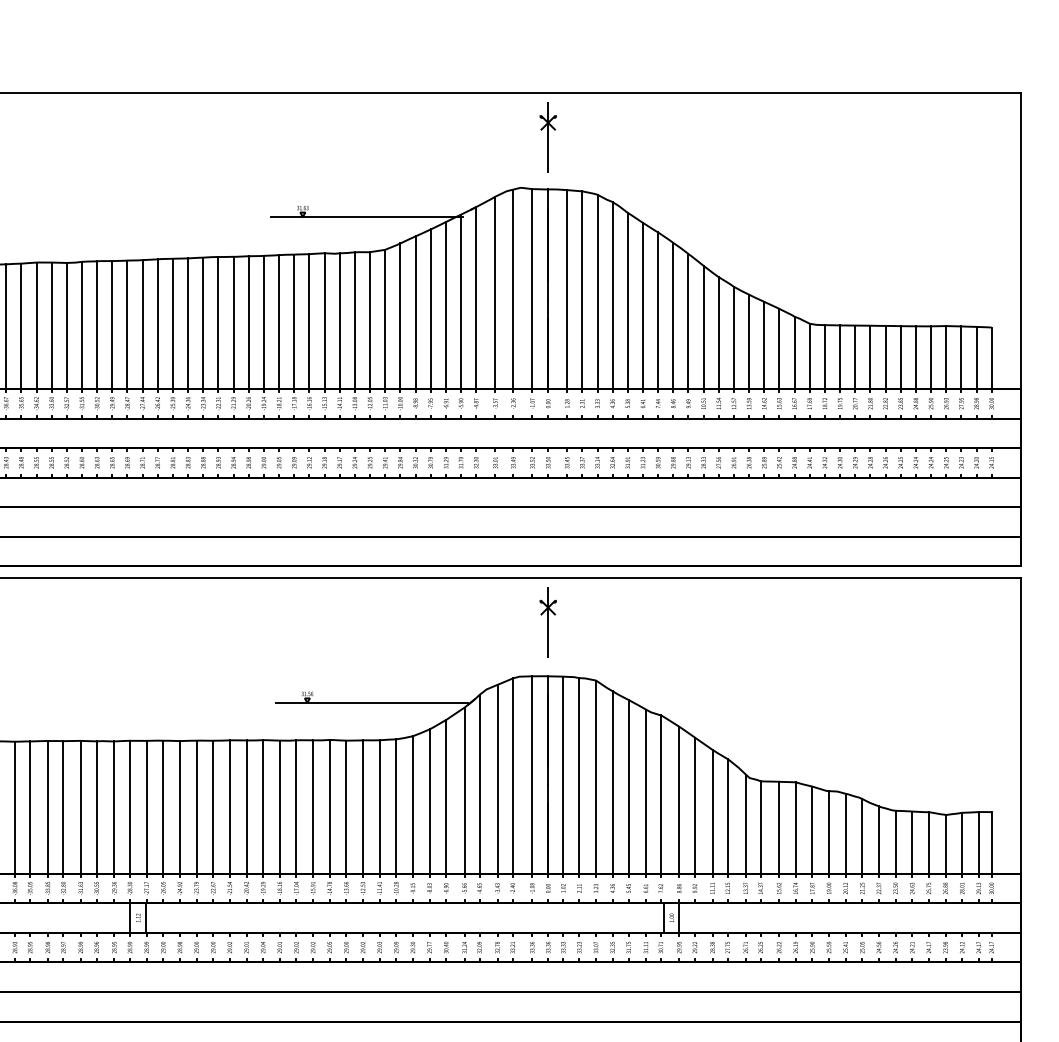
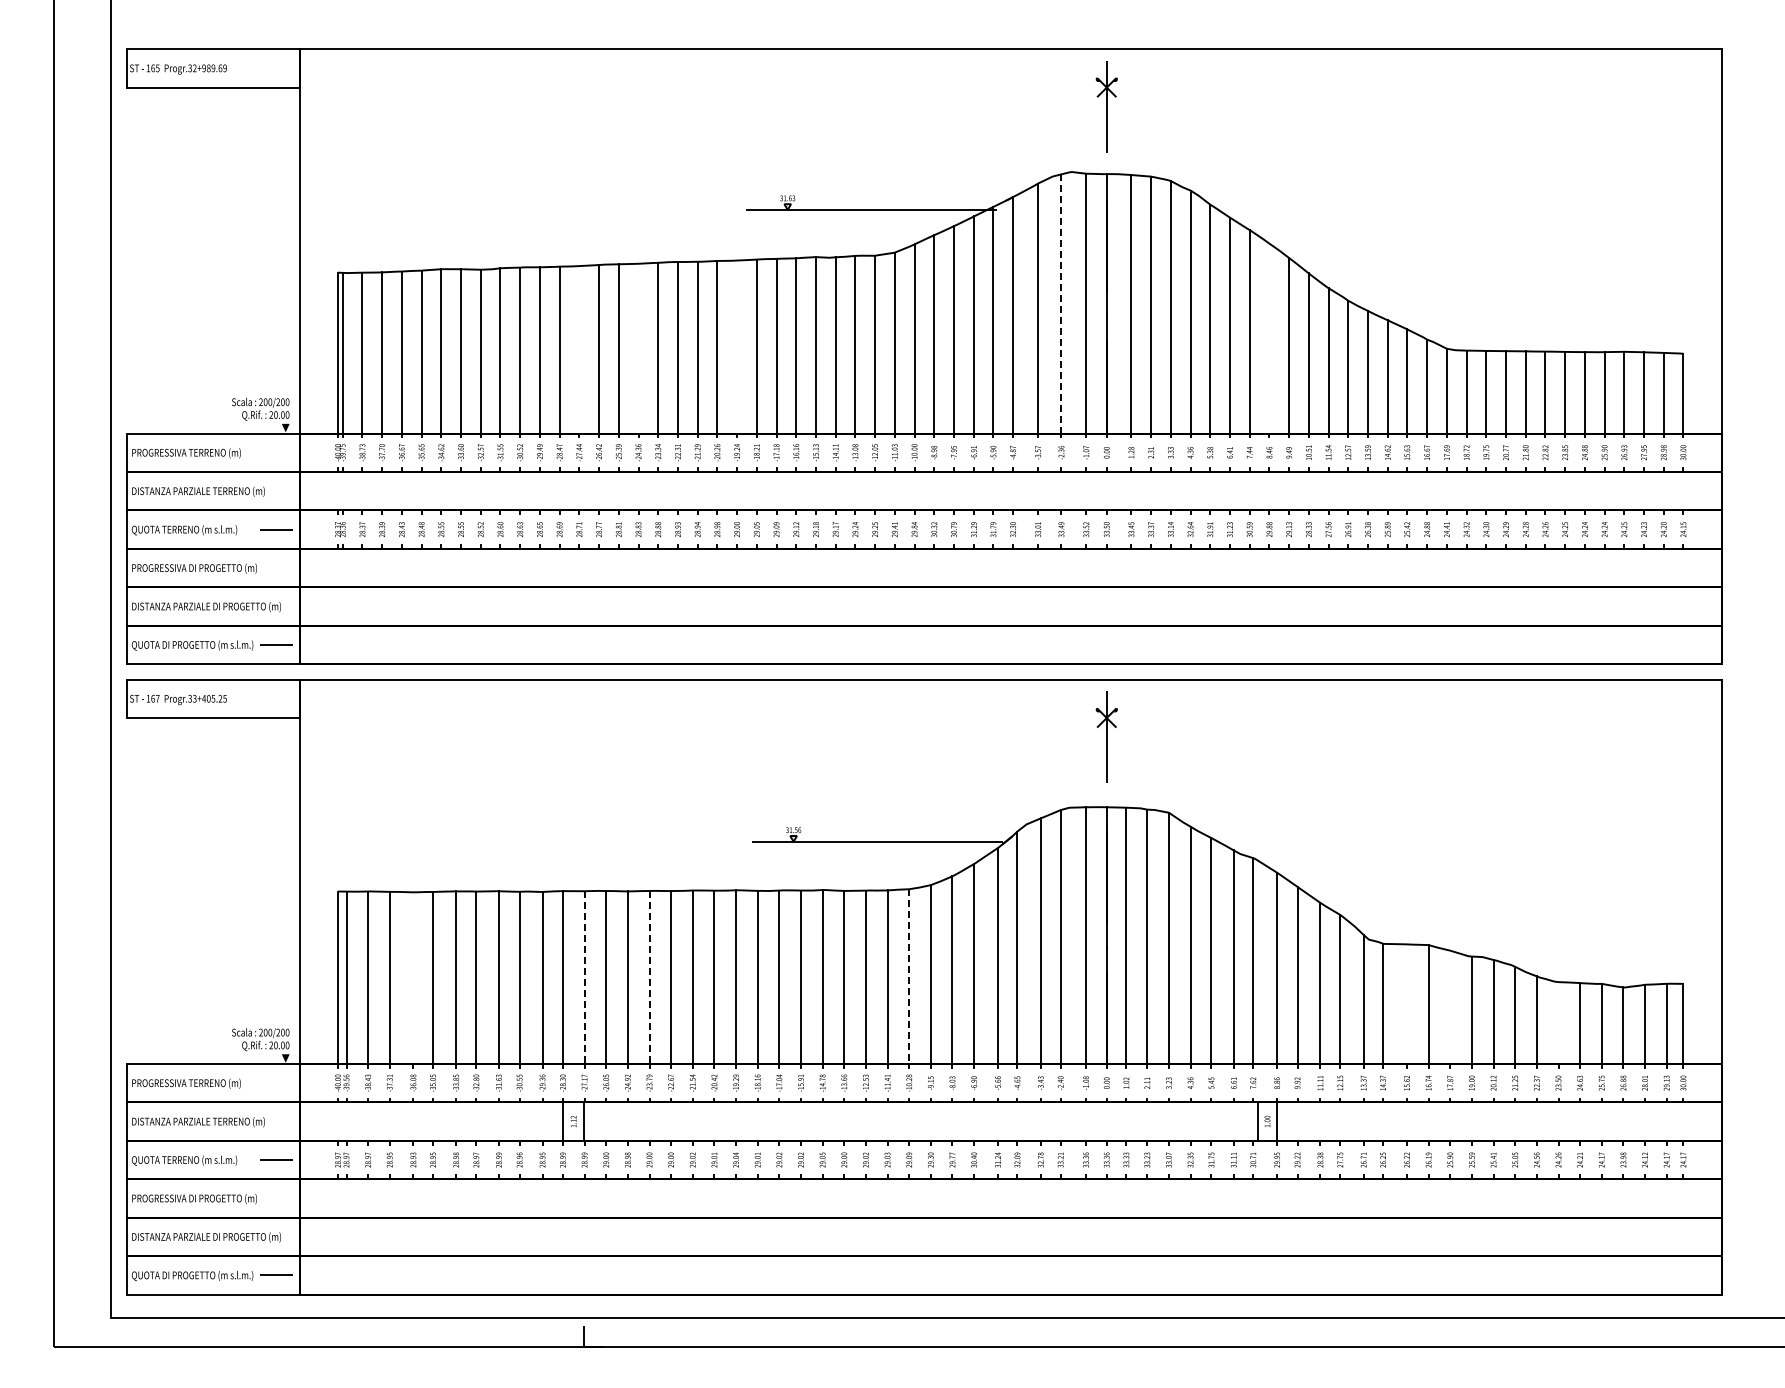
line: (513, 288) -> (1061, 303), solid -> dashed
line: (673, 315) -> (1269, 338), removed
line: (264, 321) -> (737, 346), removed
line: (188, 323) -> (638, 348), removed
line: (142, 324) -> (579, 349), removed
line: (15, 807) -> (413, 977), removed
line: (146, 807) -> (584, 978), solid -> dashed
line: (196, 807) -> (649, 977), solid -> dashed
line: (396, 807) -> (909, 977), solid -> dashed
line: (779, 827) -> (1407, 1003), removed
line: (812, 829) -> (1450, 1006), removed
line: (895, 841) -> (1558, 1022), removed

